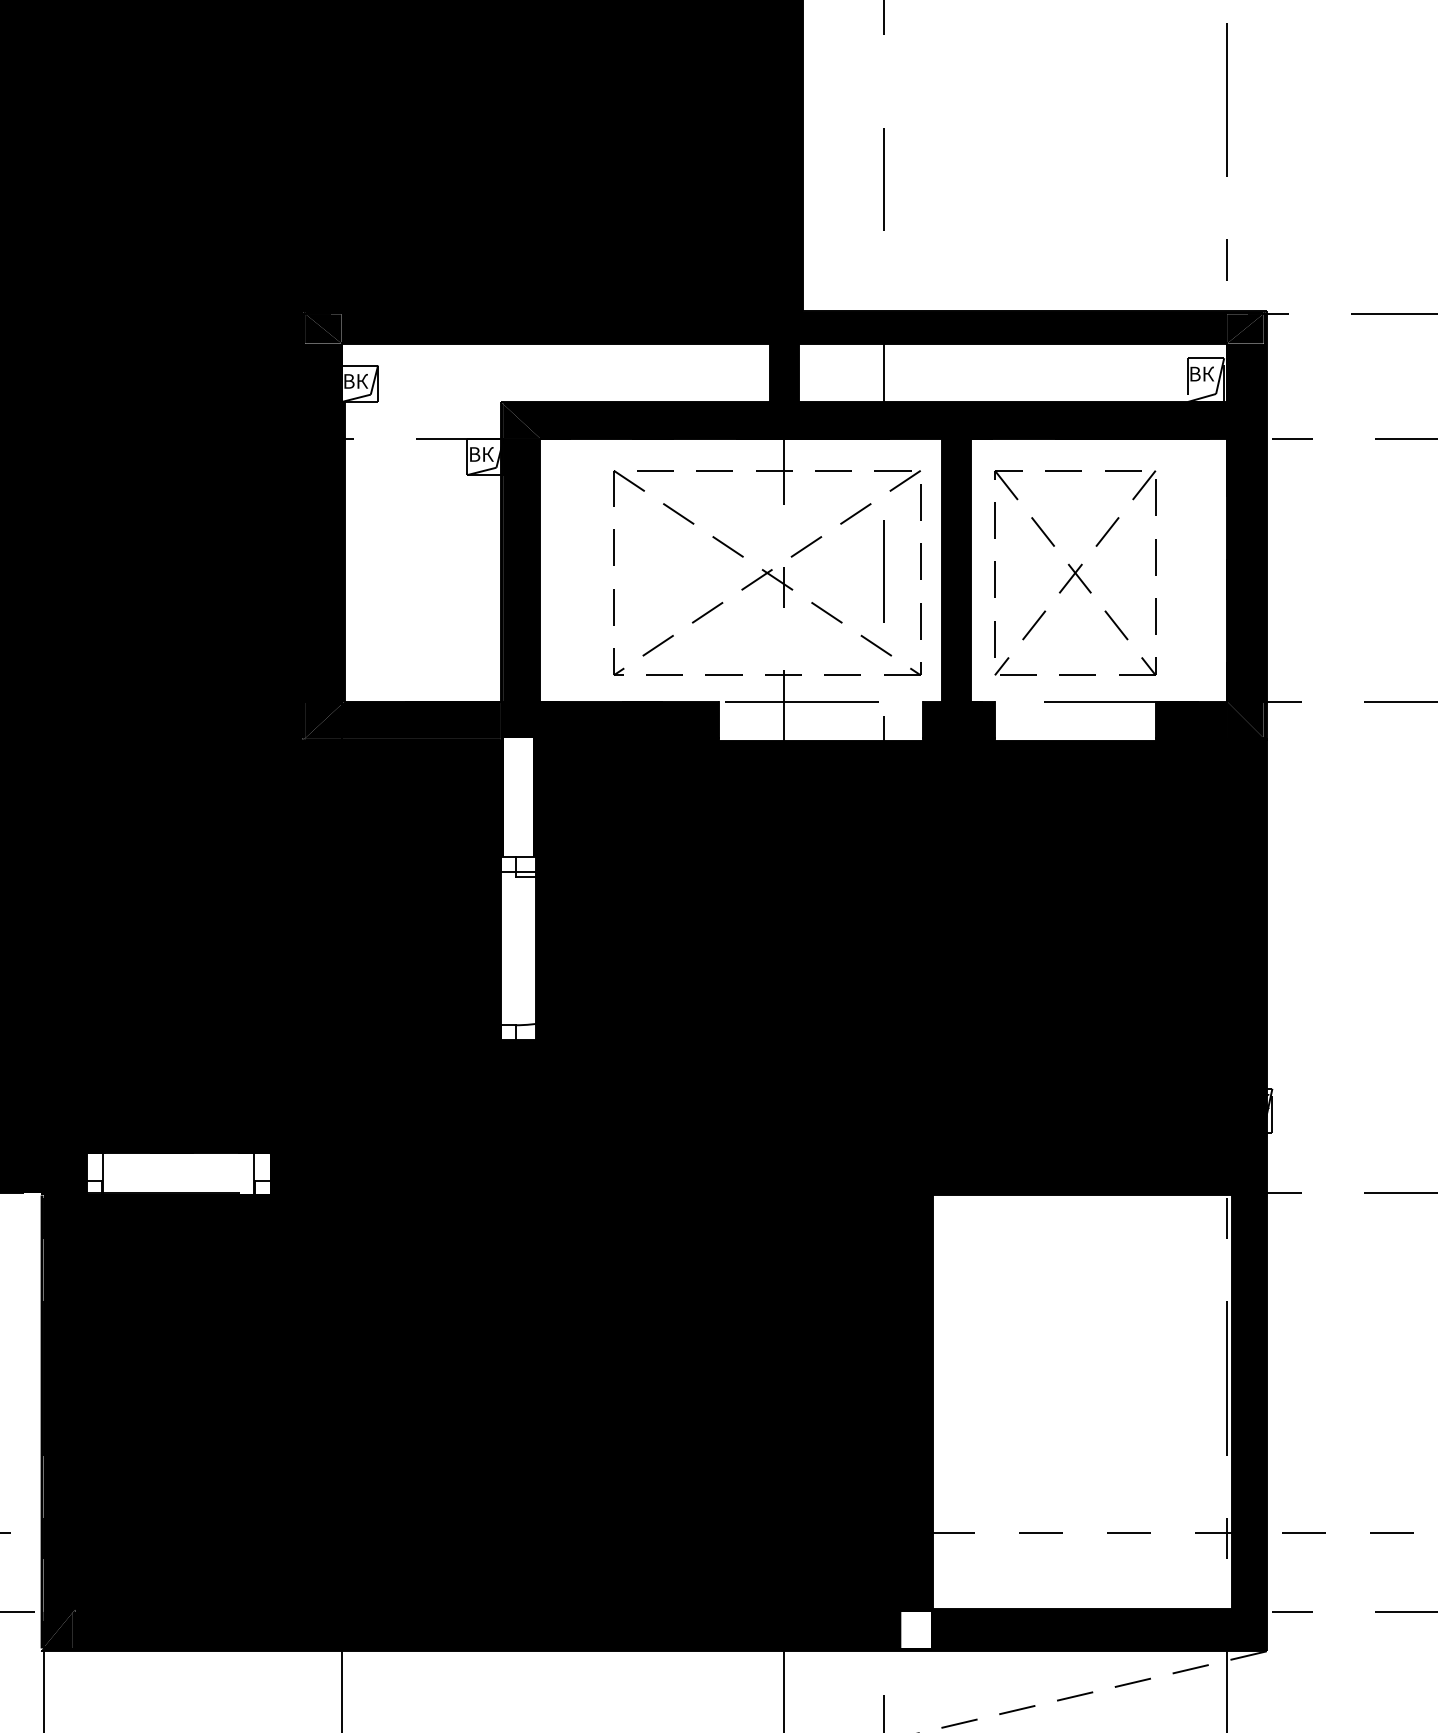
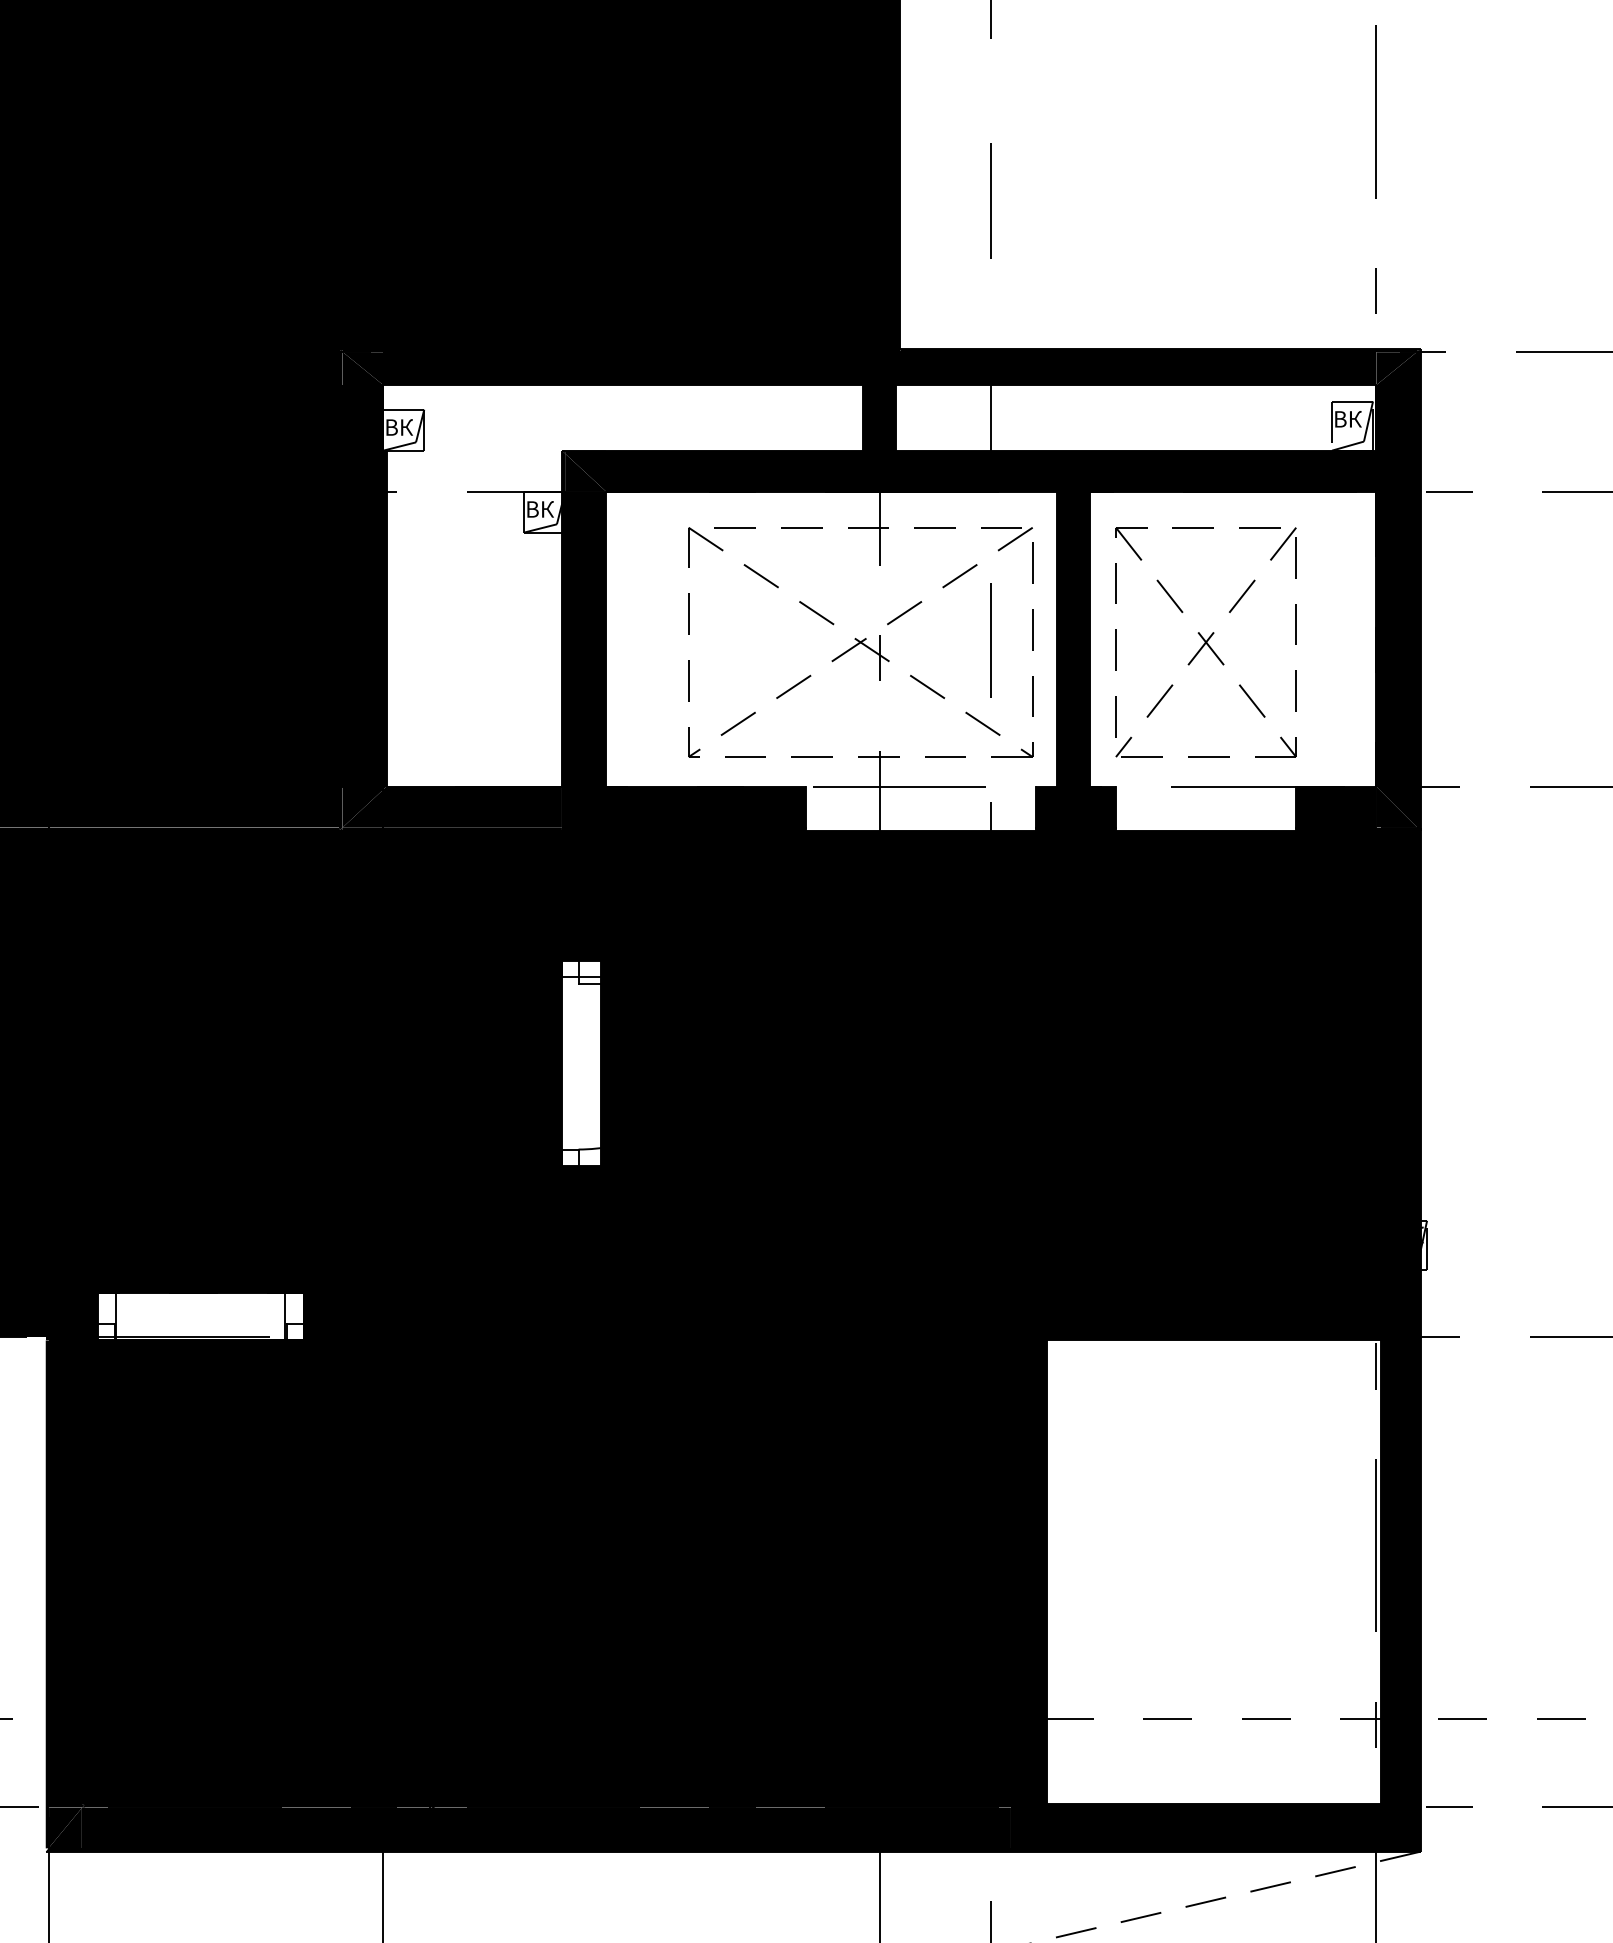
fill: (518, 797) -> (581, 894), added
fill: (915, 1629) -> (1026, 1827), added

